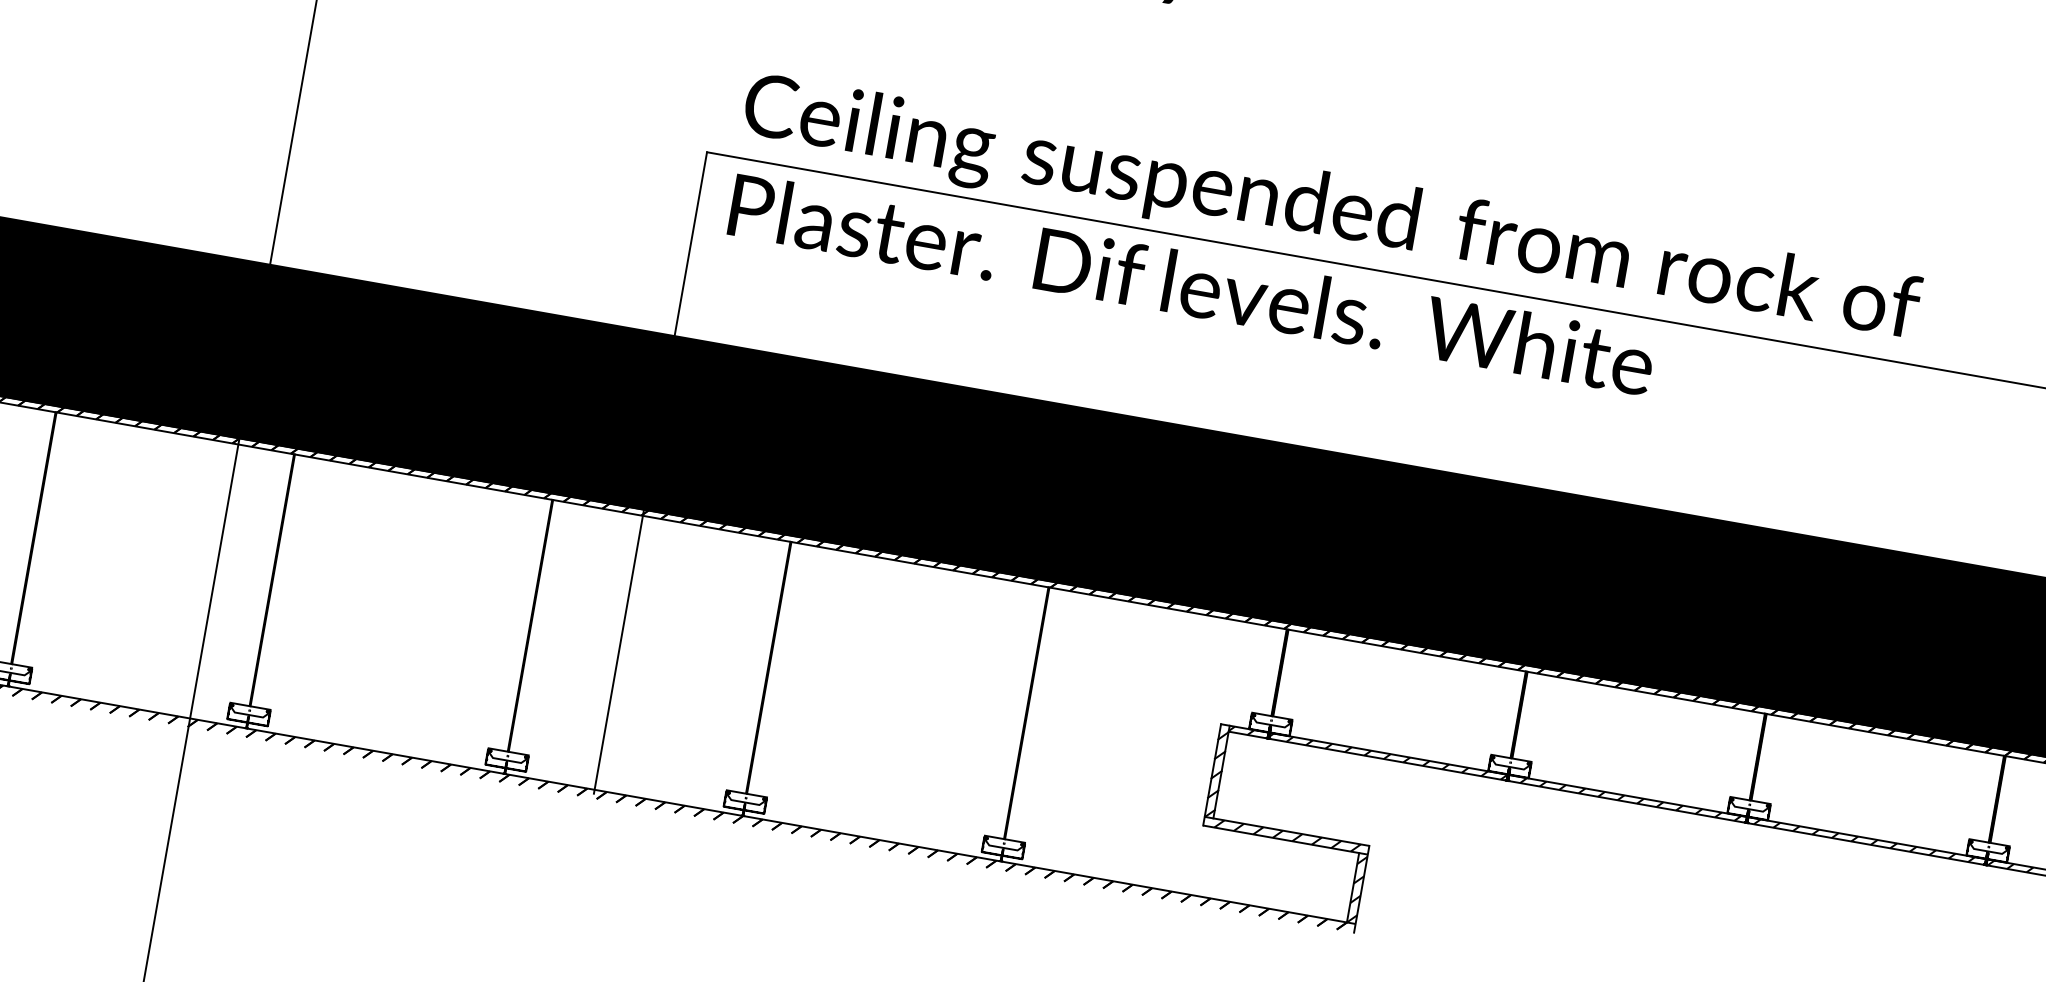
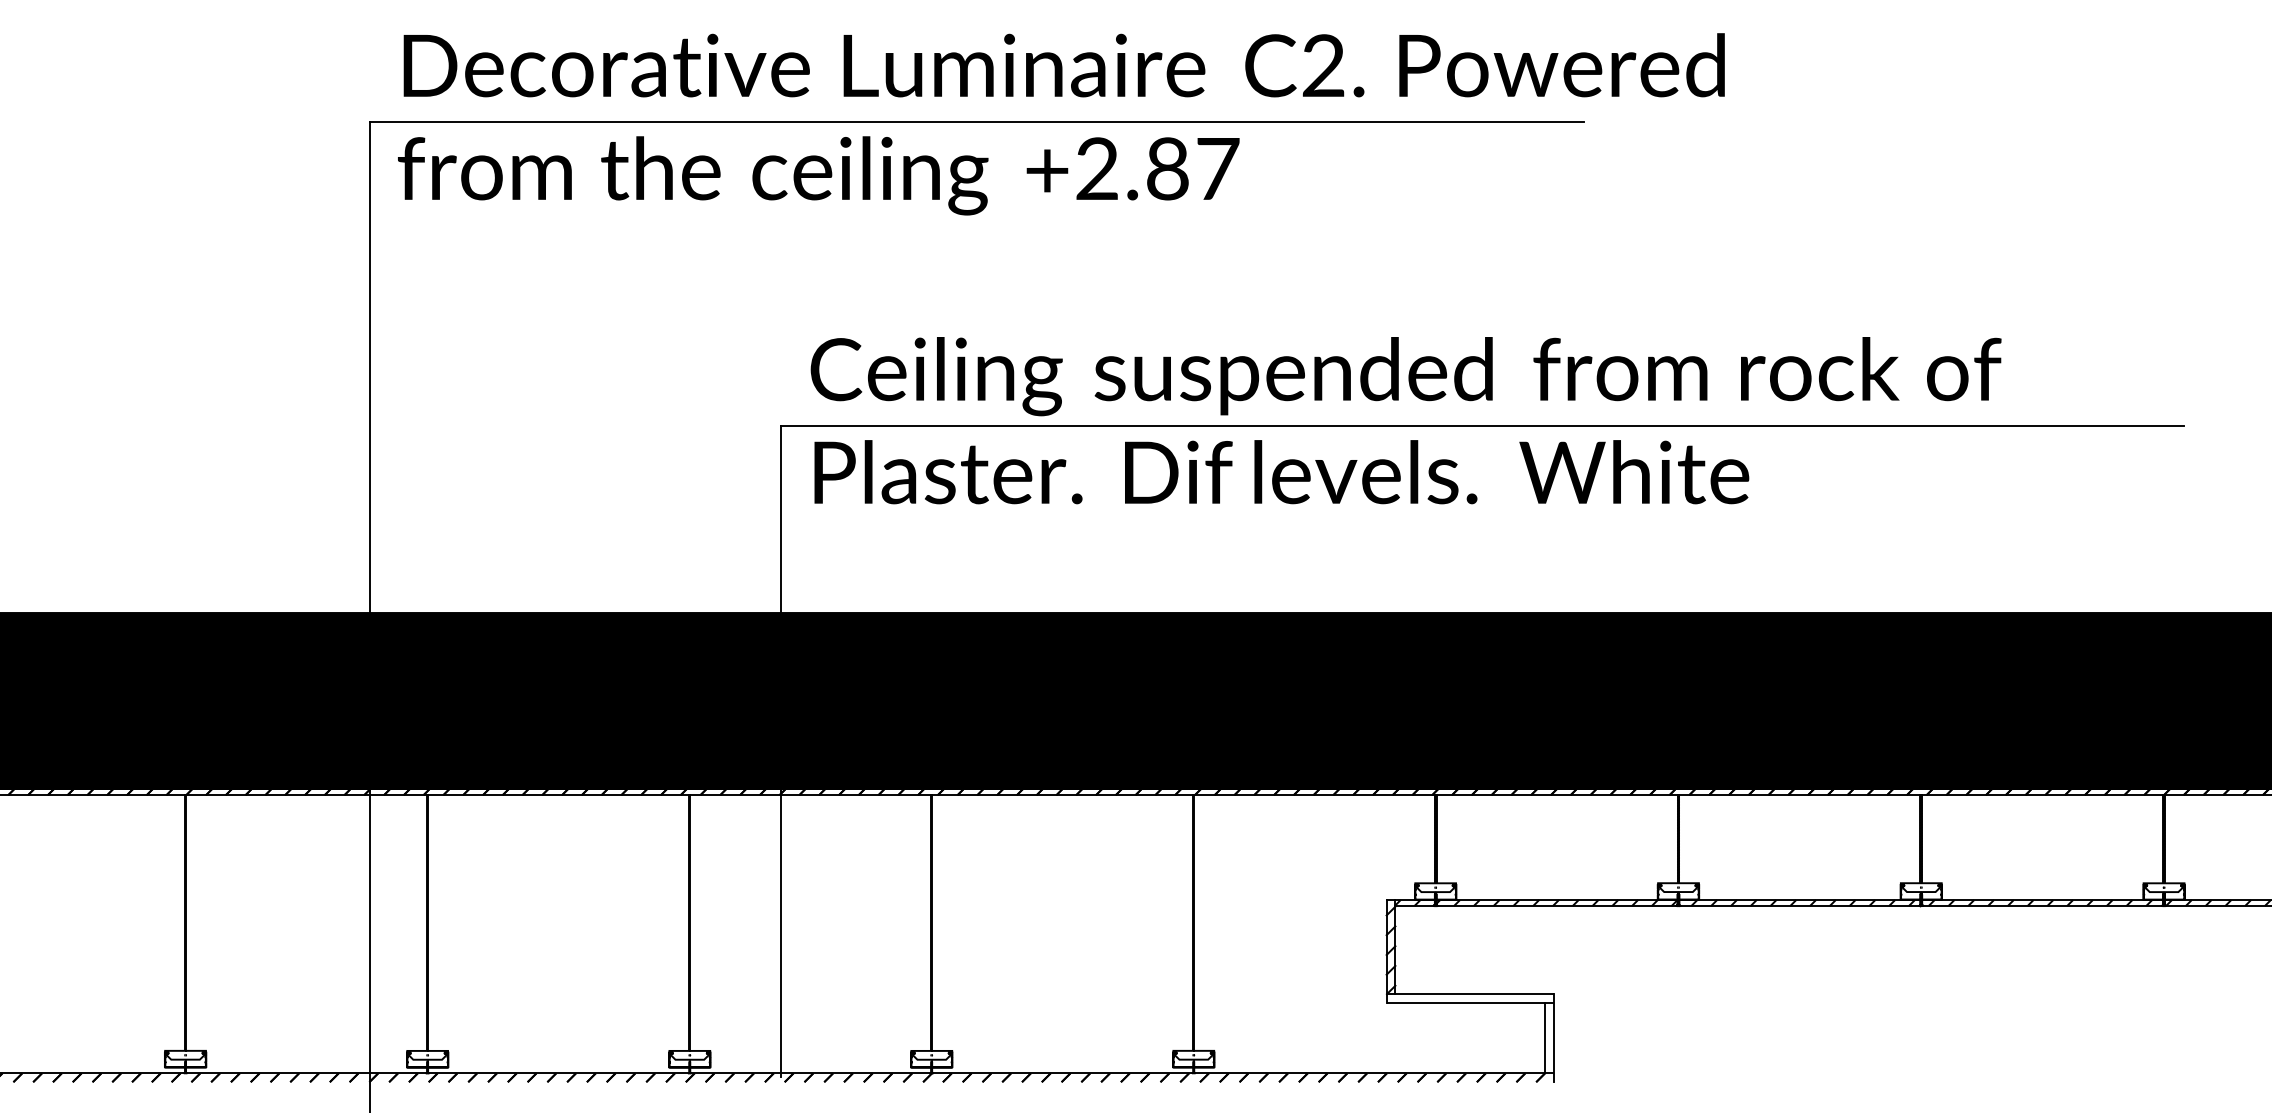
hatch: (1281, 834) -> (1465, 998), removed
hatch: (1357, 889) -> (1549, 1039), removed

